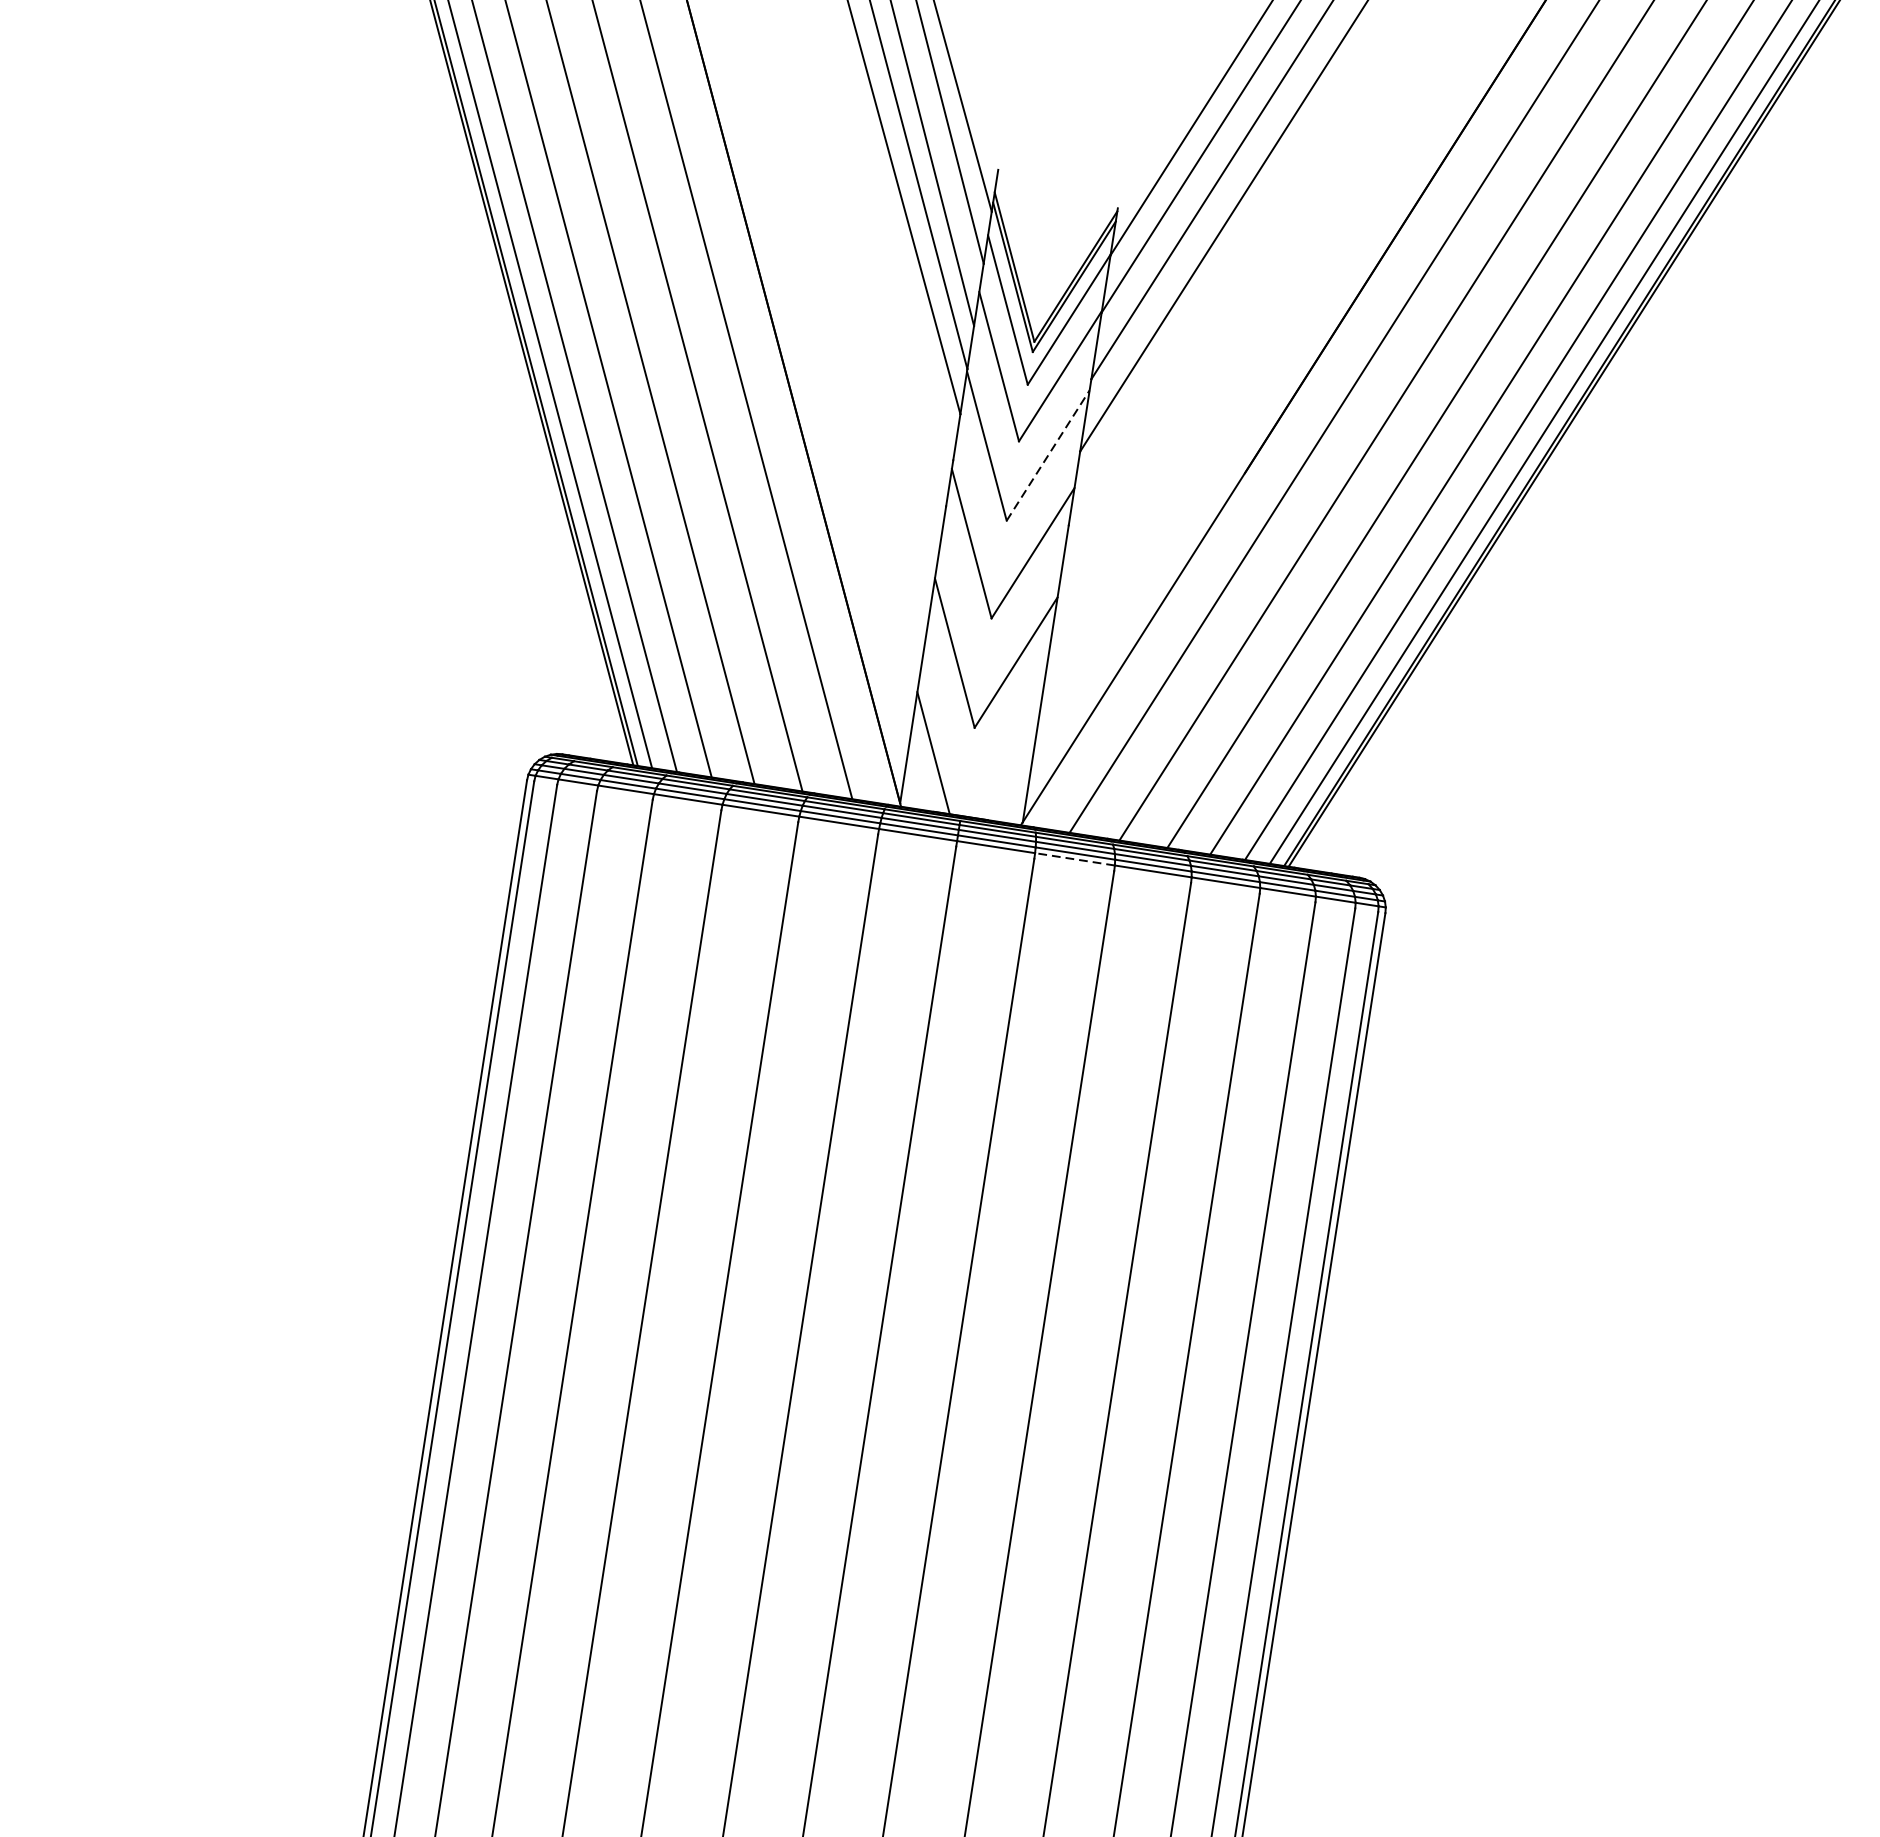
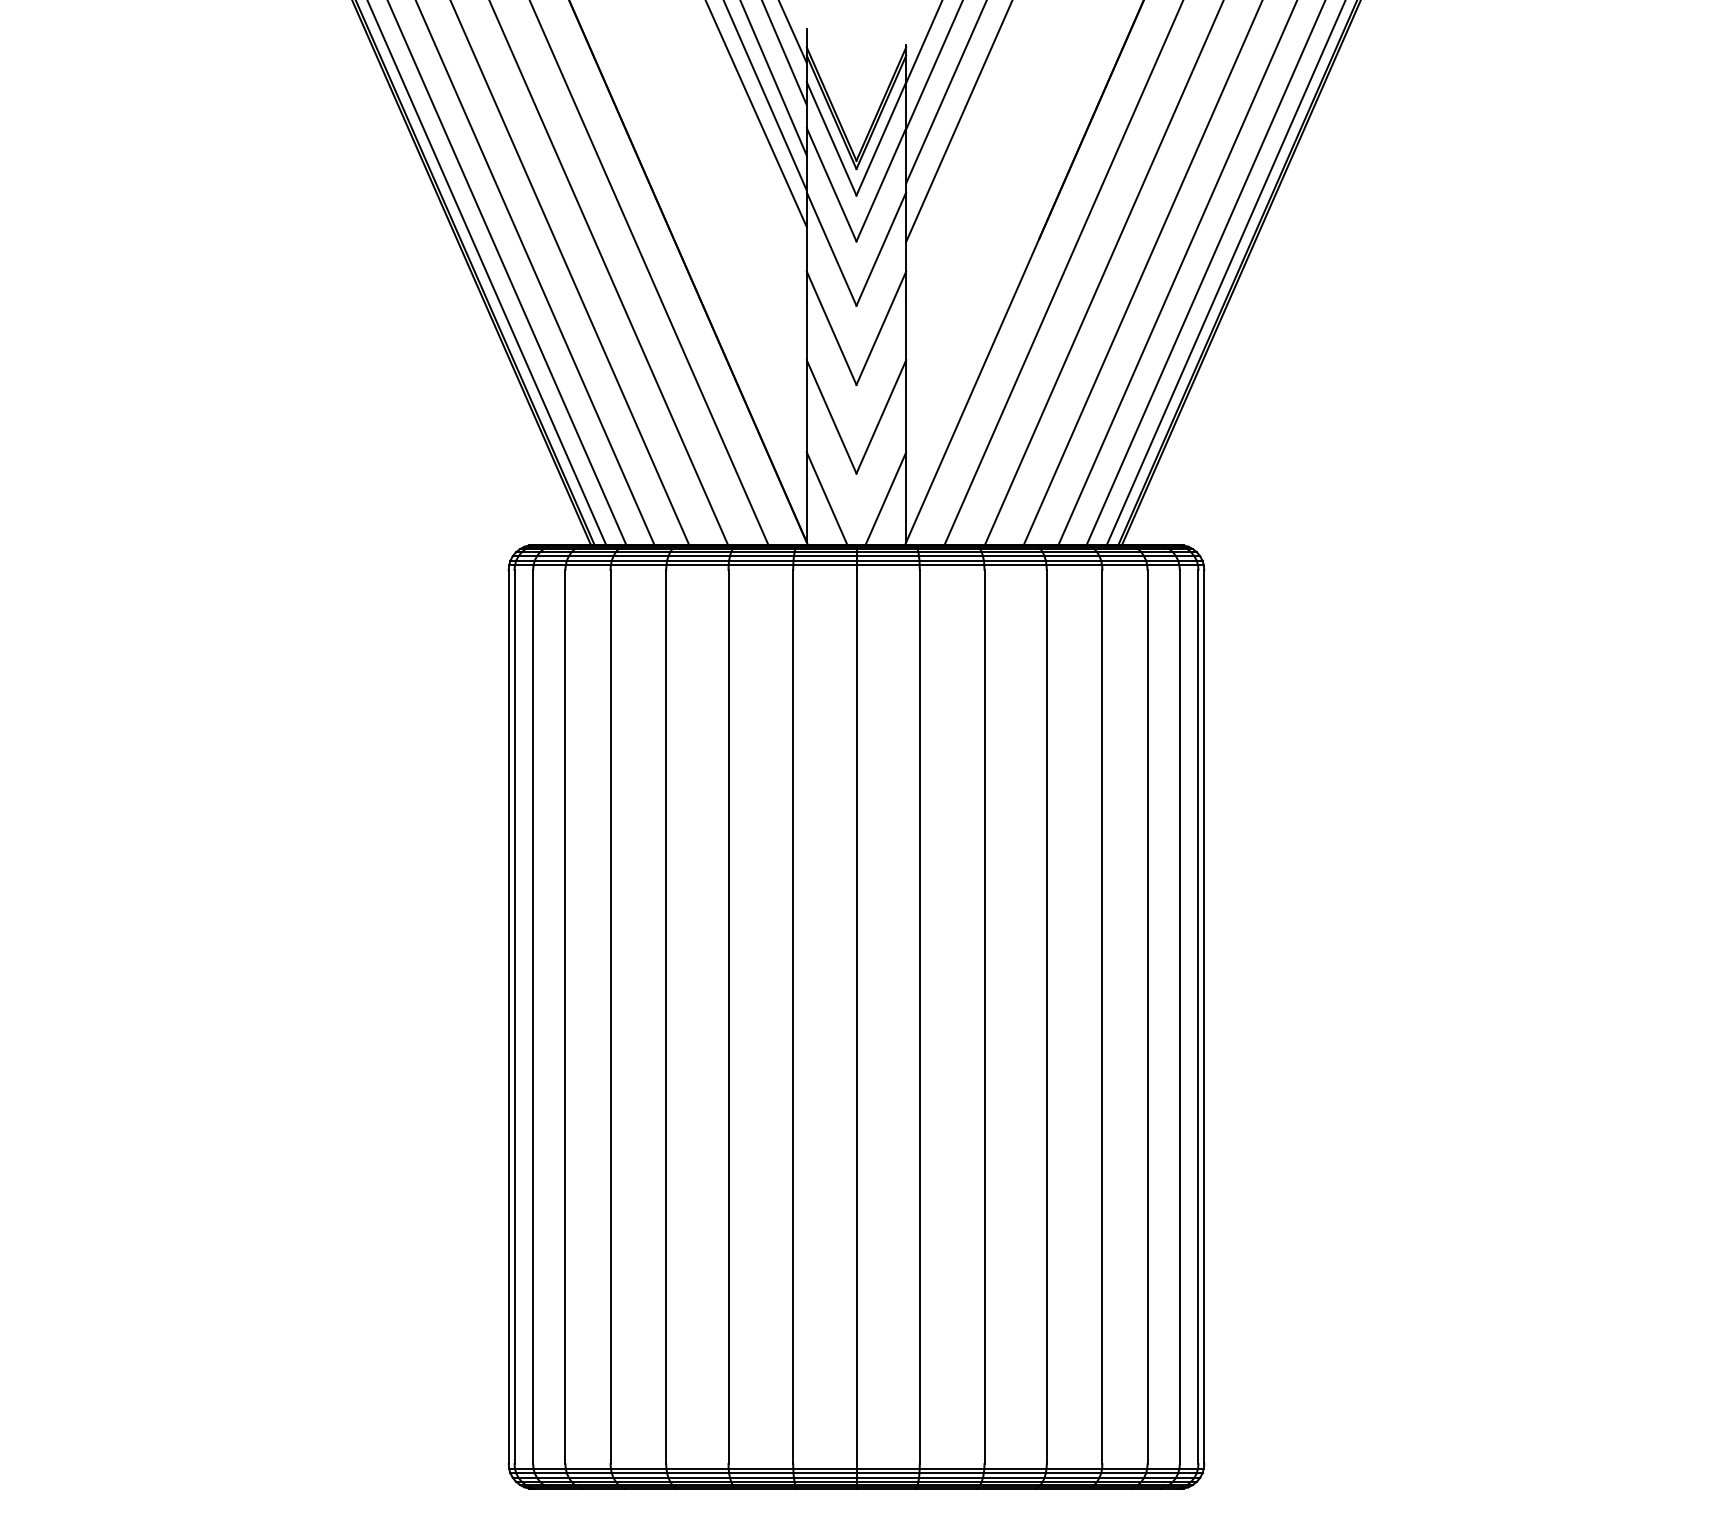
line: (1048, 456) -> (881, 249), dashed -> solid
line: (1005, 764) -> (885, 498), added
line: (1074, 859) -> (951, 565), dashed -> solid

